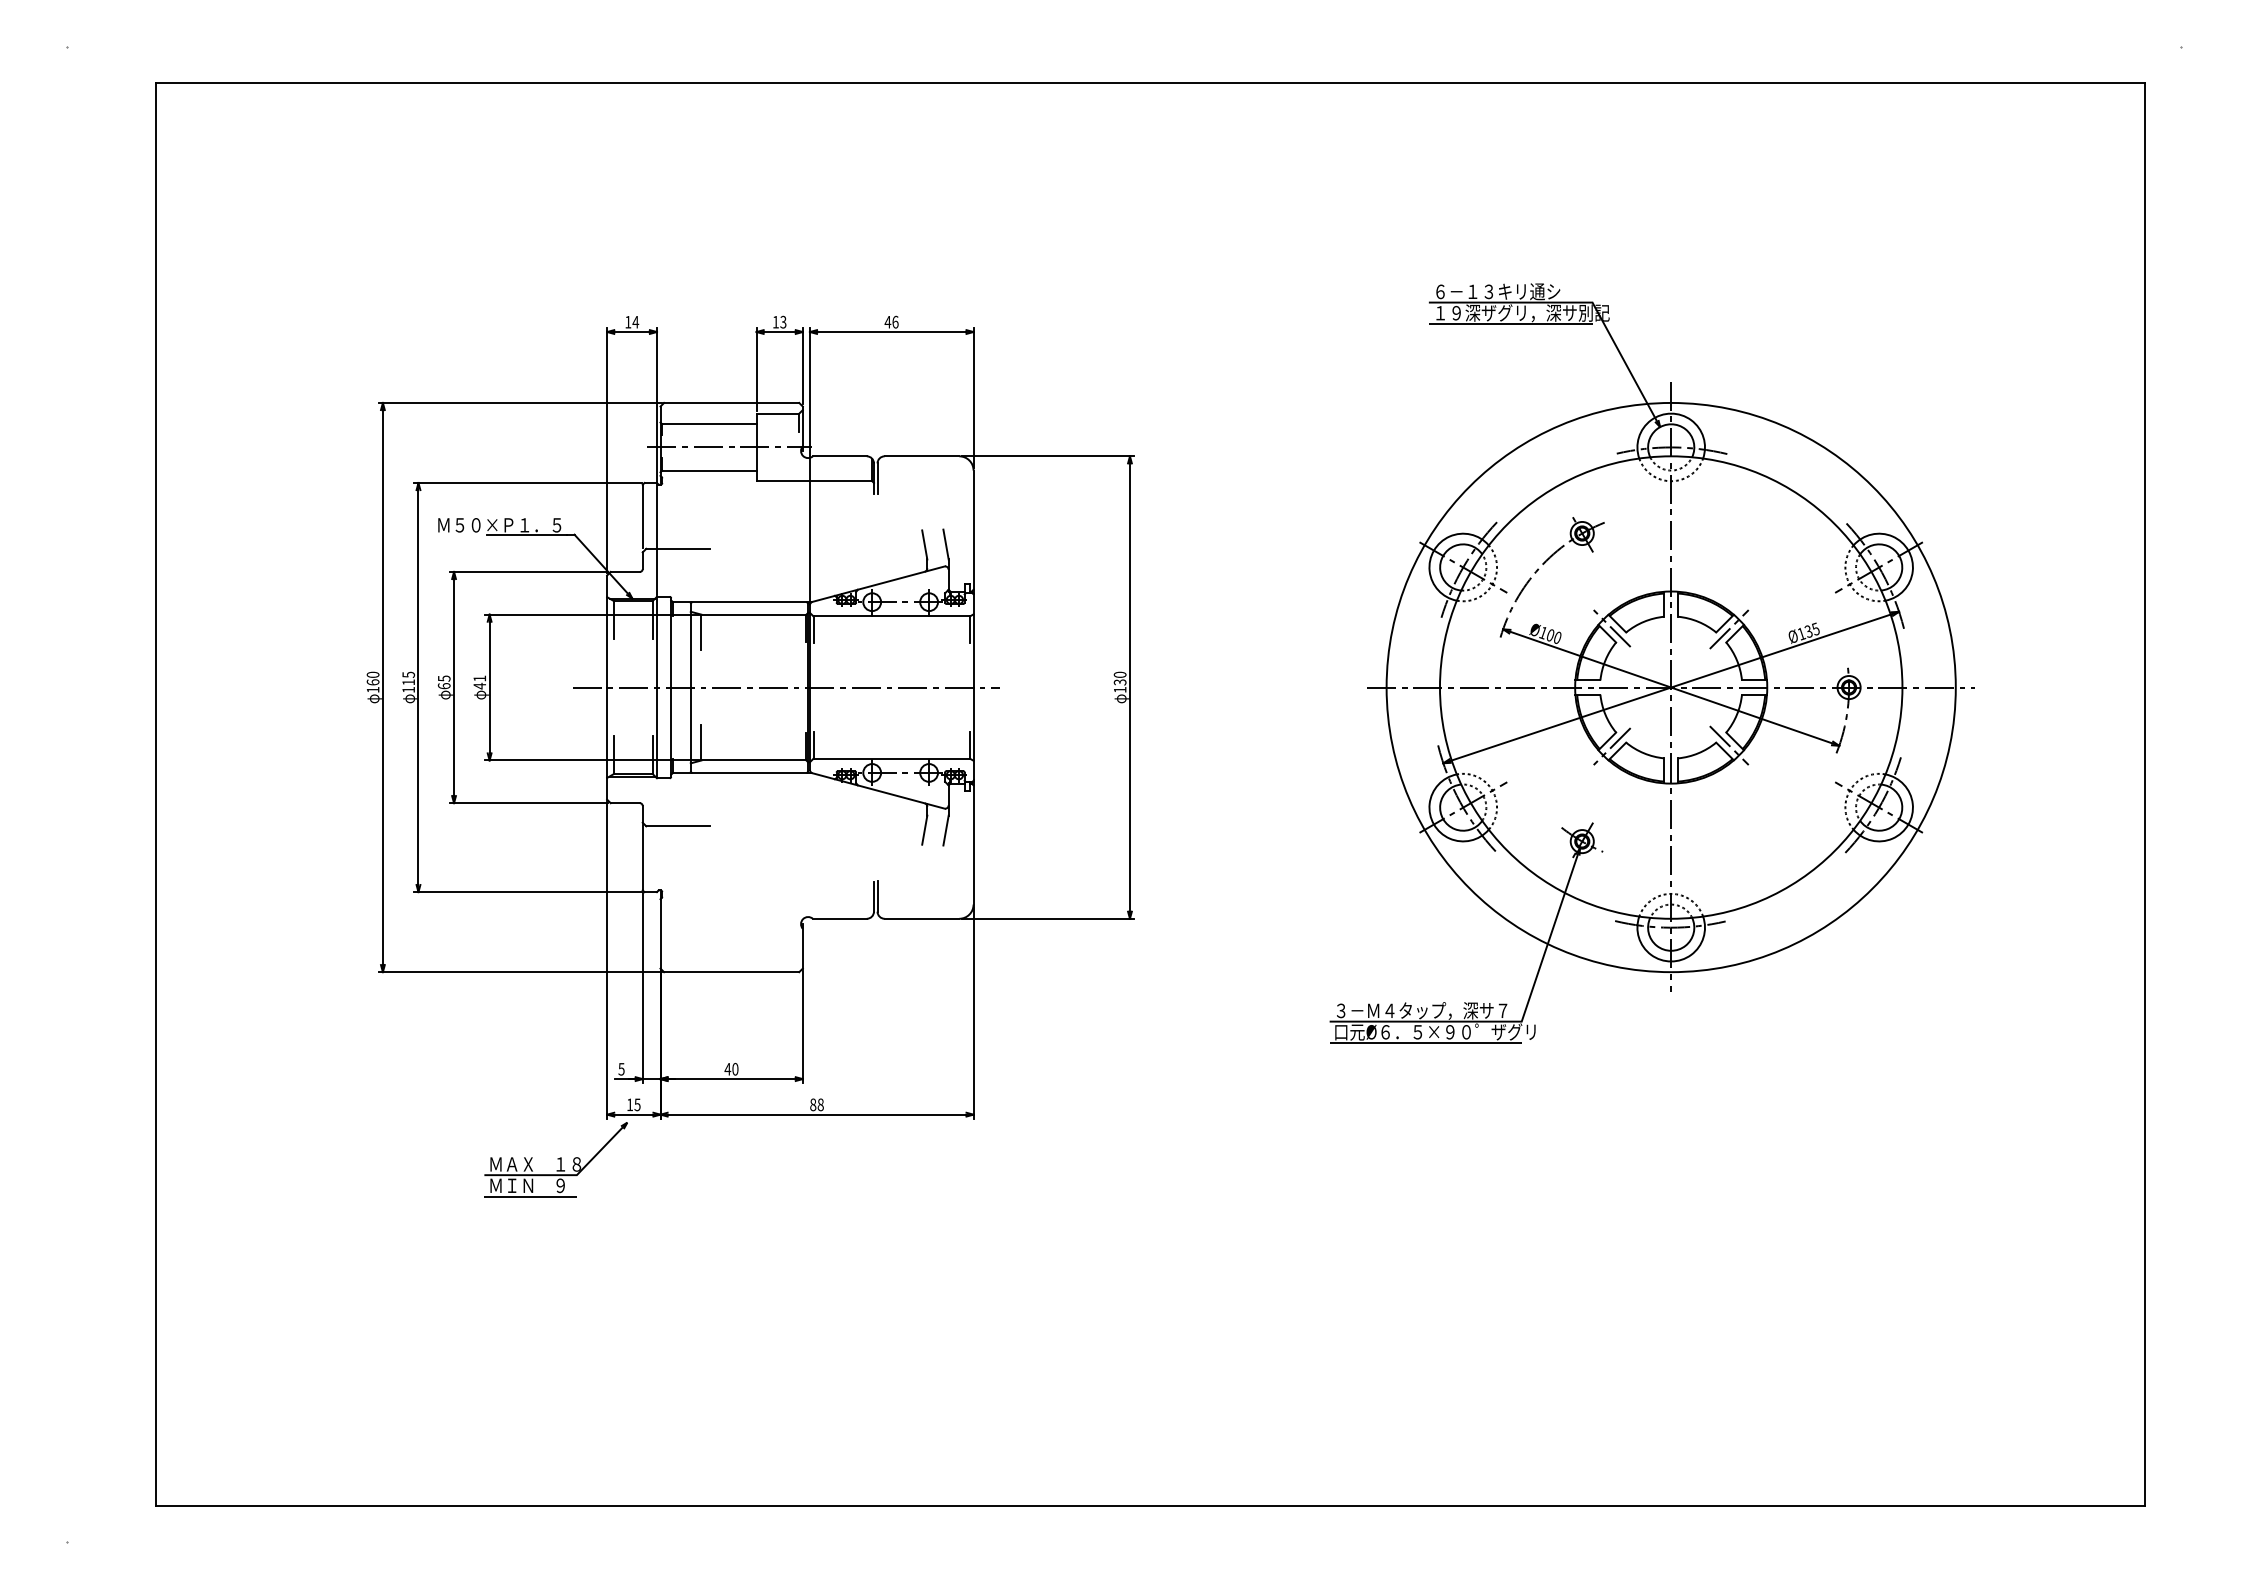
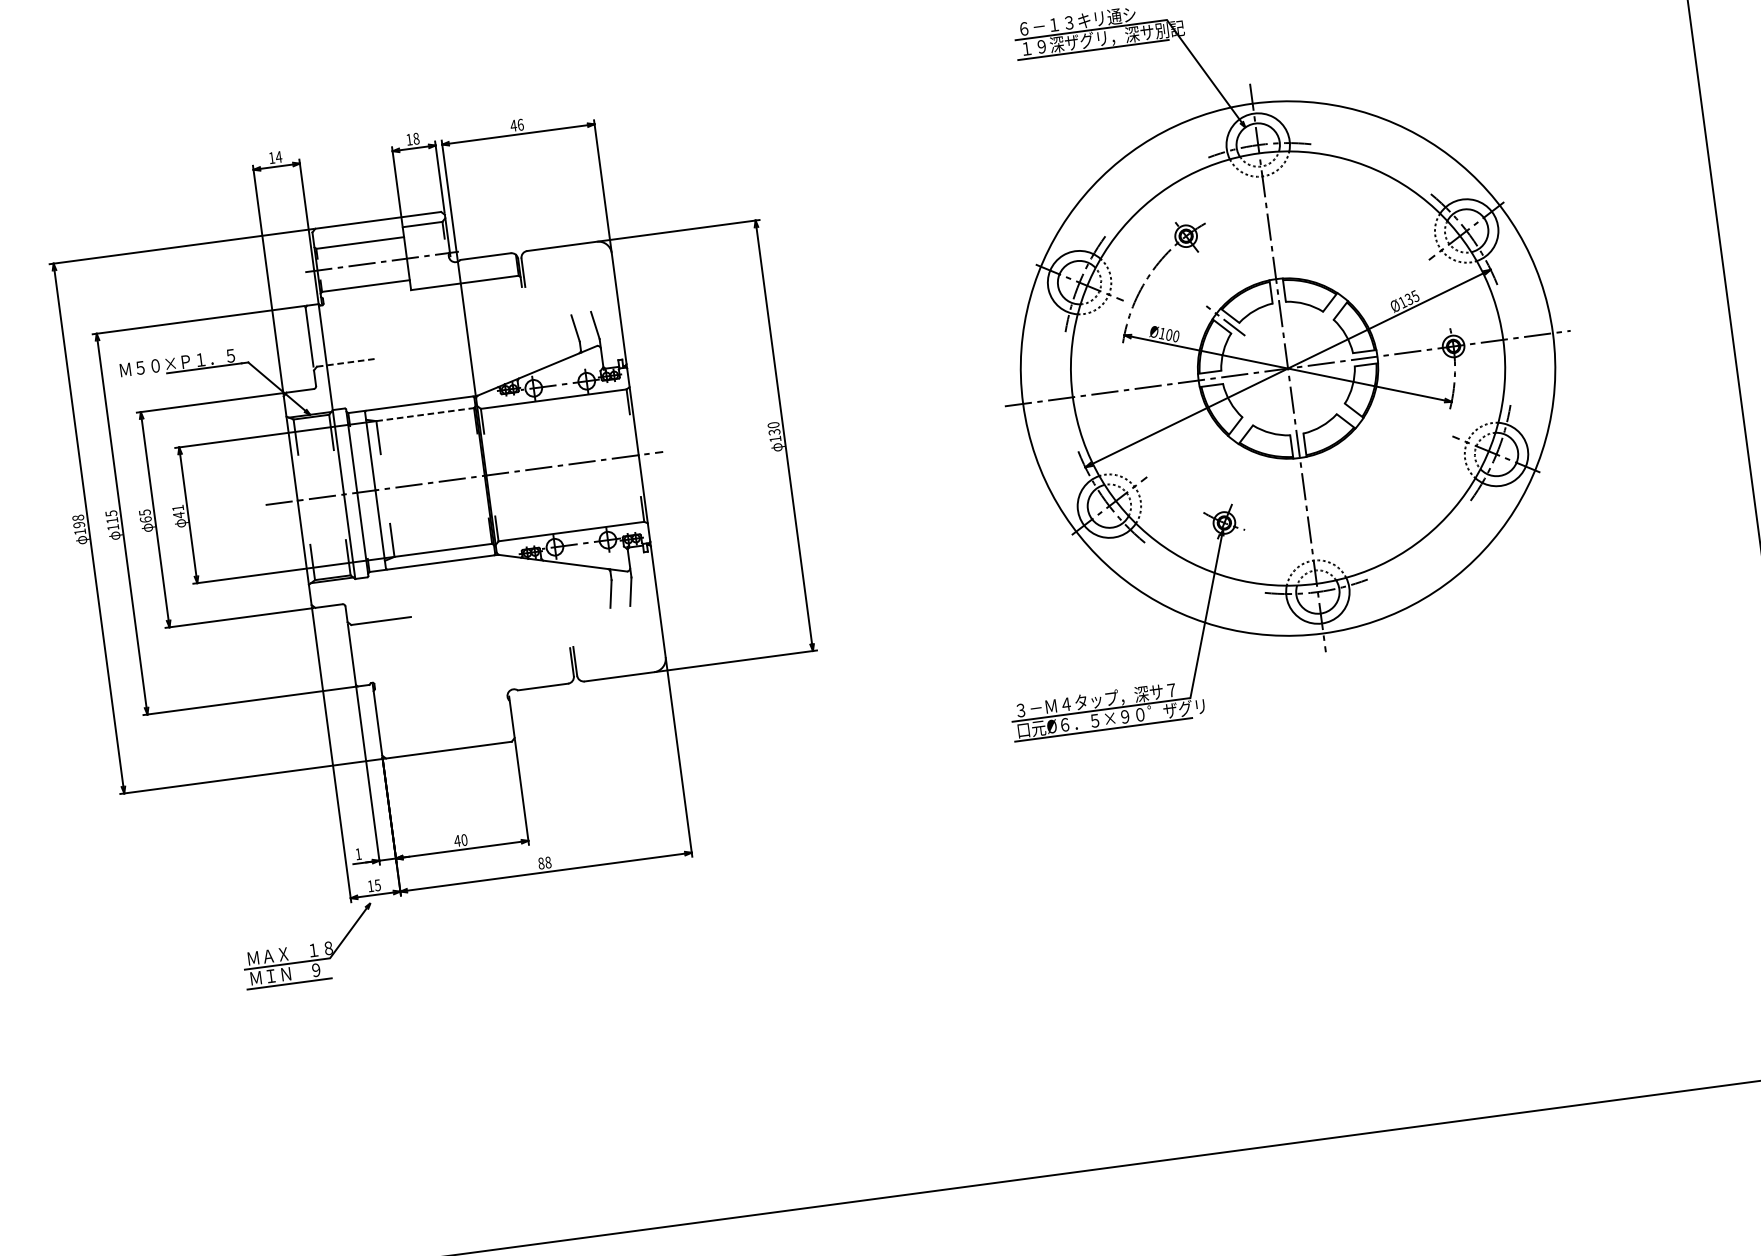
text: (783, 322) -> (416, 139), 13 -> 18
line: (678, 548) -> (346, 362), solid -> dashed
line: (754, 614) -> (425, 414), solid -> dashed
line: (1728, 629) -> (1334, 307), removed
text: (372, 678) -> (78, 521), 160 -> 198
line: (1728, 745) -> (1348, 415), removed
line: (1611, 746) -> (1239, 430), removed
text: (621, 1069) -> (358, 854), 5 -> 1

